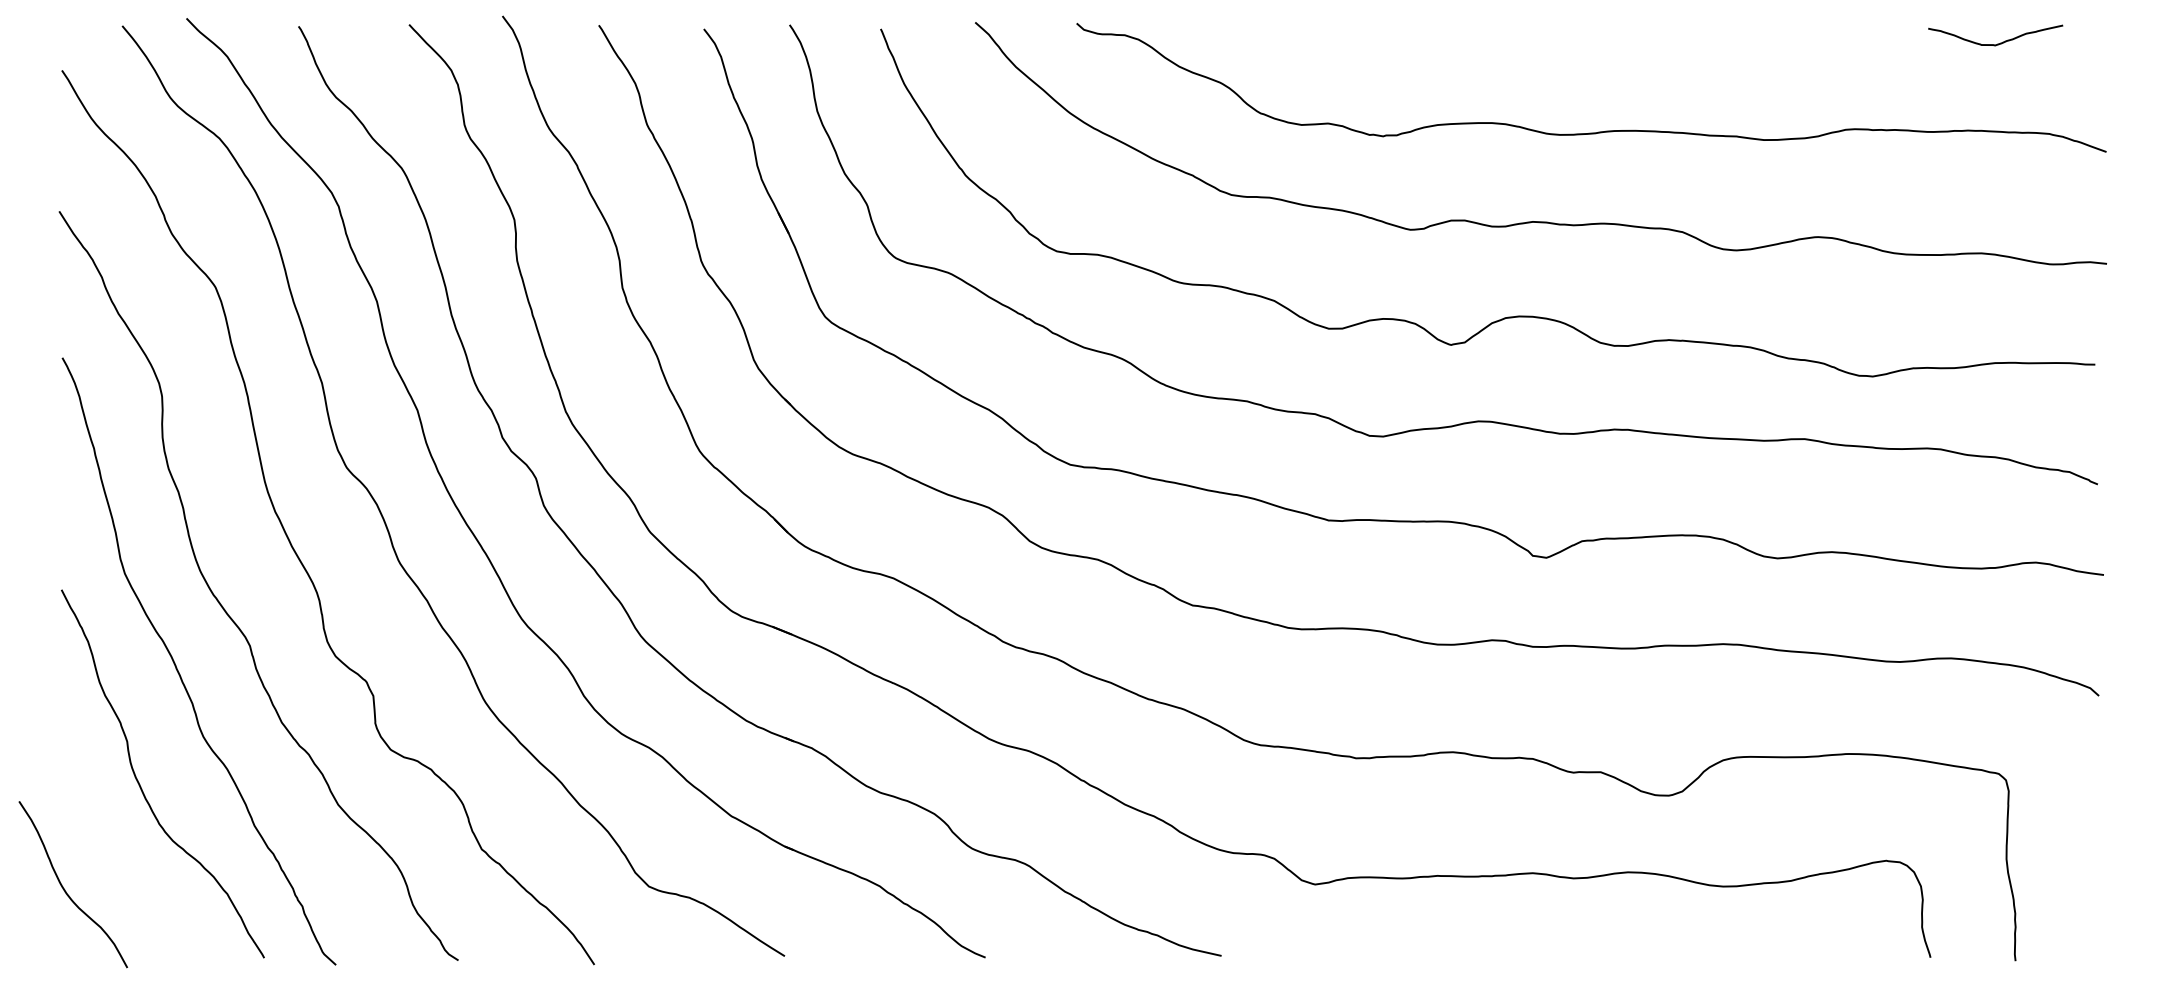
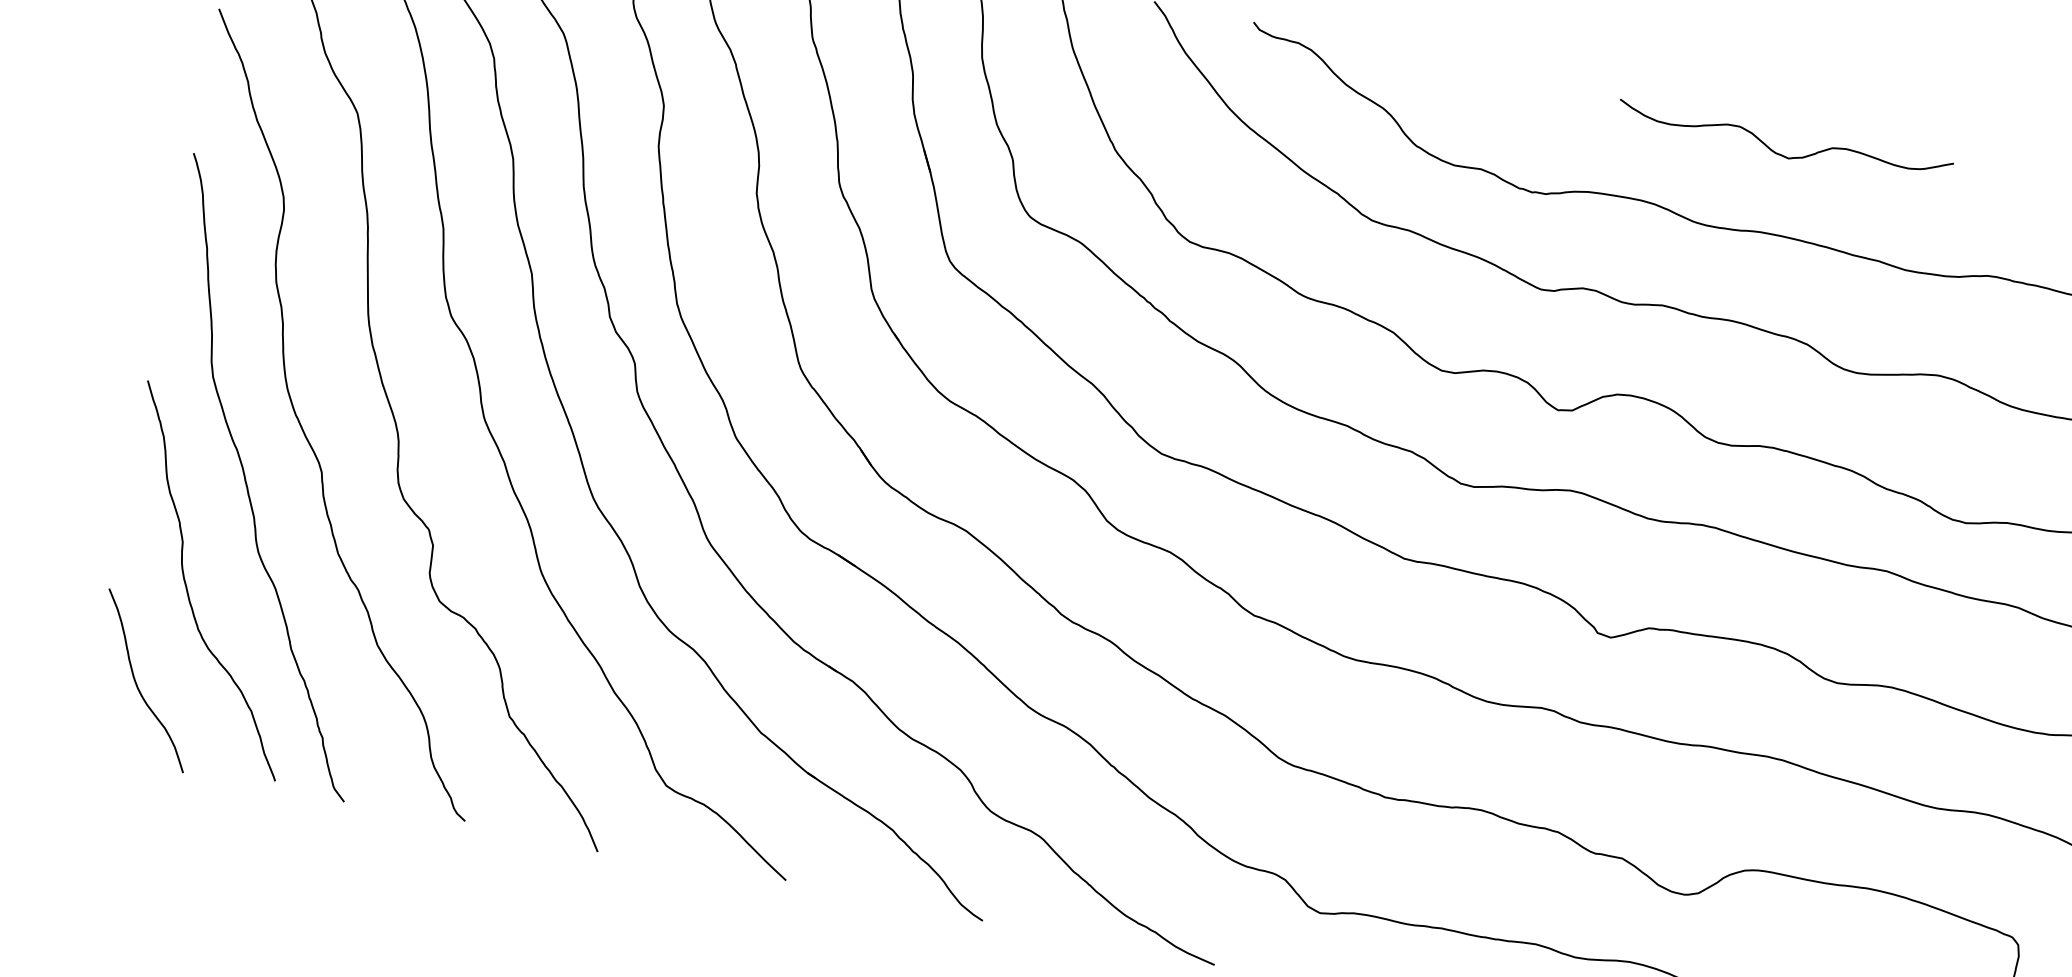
curve: (1621, 50) -> (1782, 154), added
curve: (65, 889) -> (137, 684), moved

